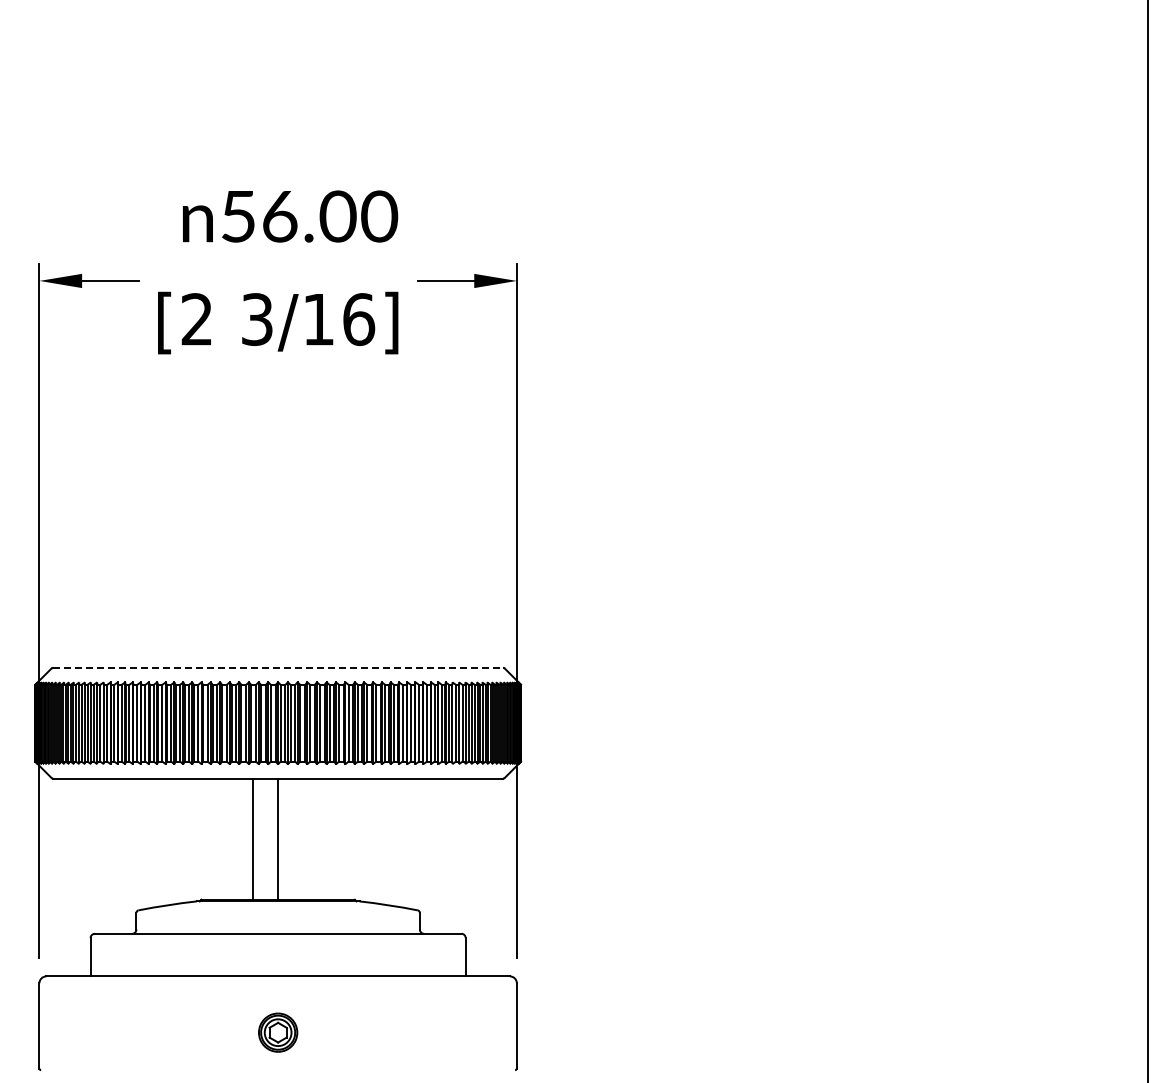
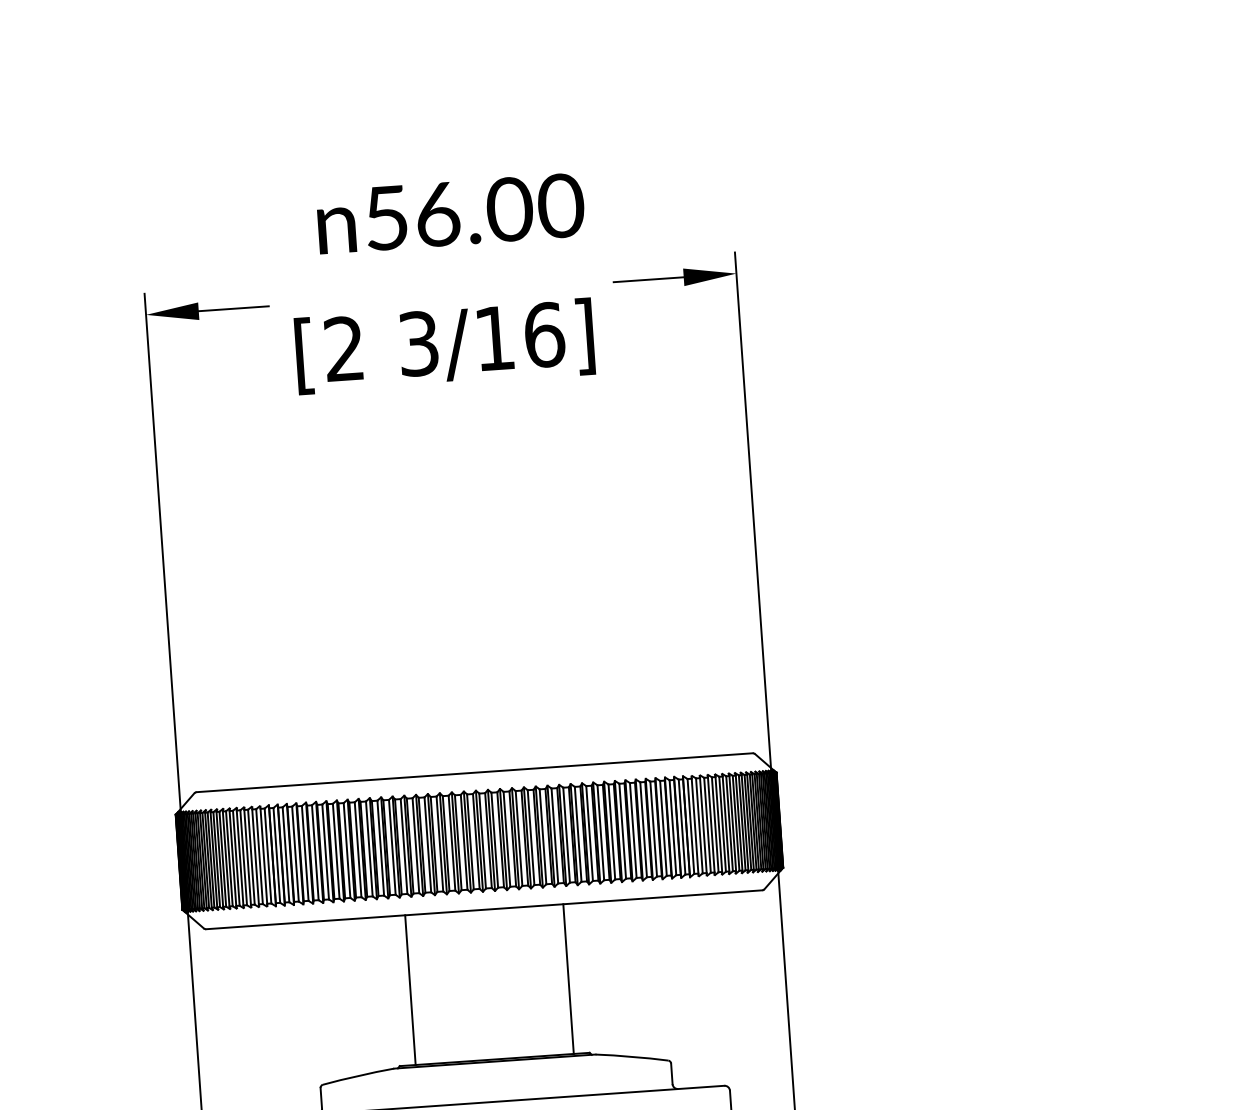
line: (278, 667) -> (475, 772), dashed -> solid
line: (253, 838) -> (410, 989), moved
line: (278, 838) -> (569, 978), moved

